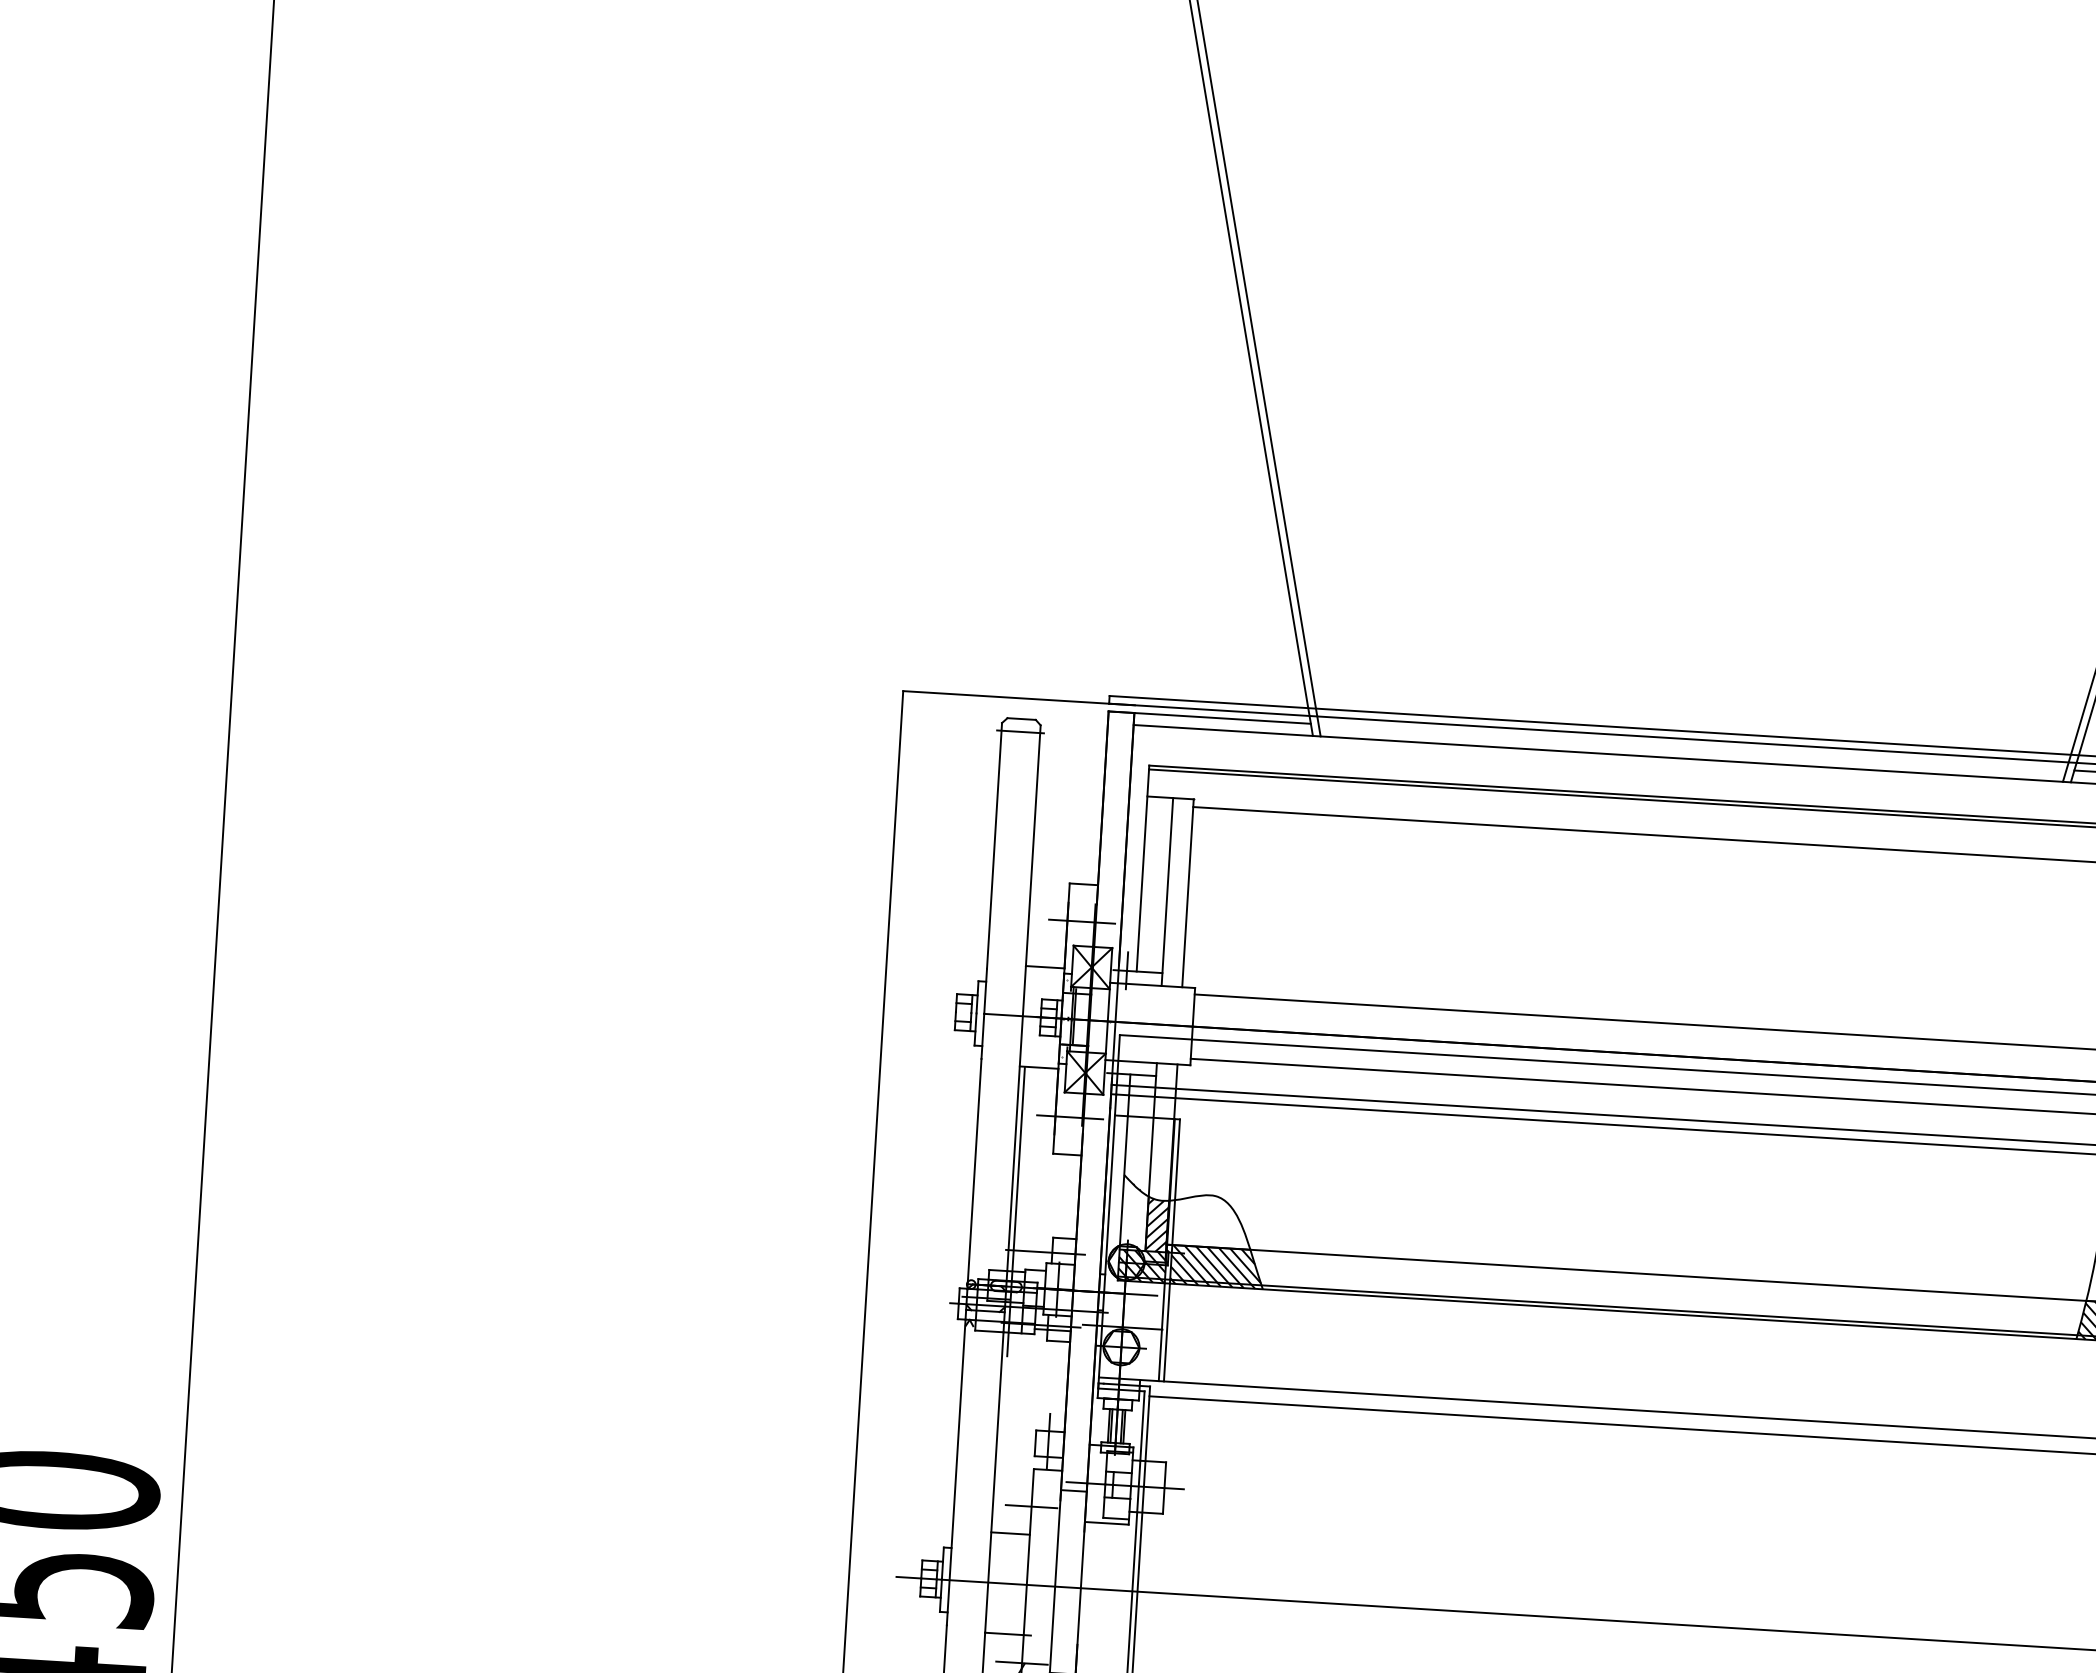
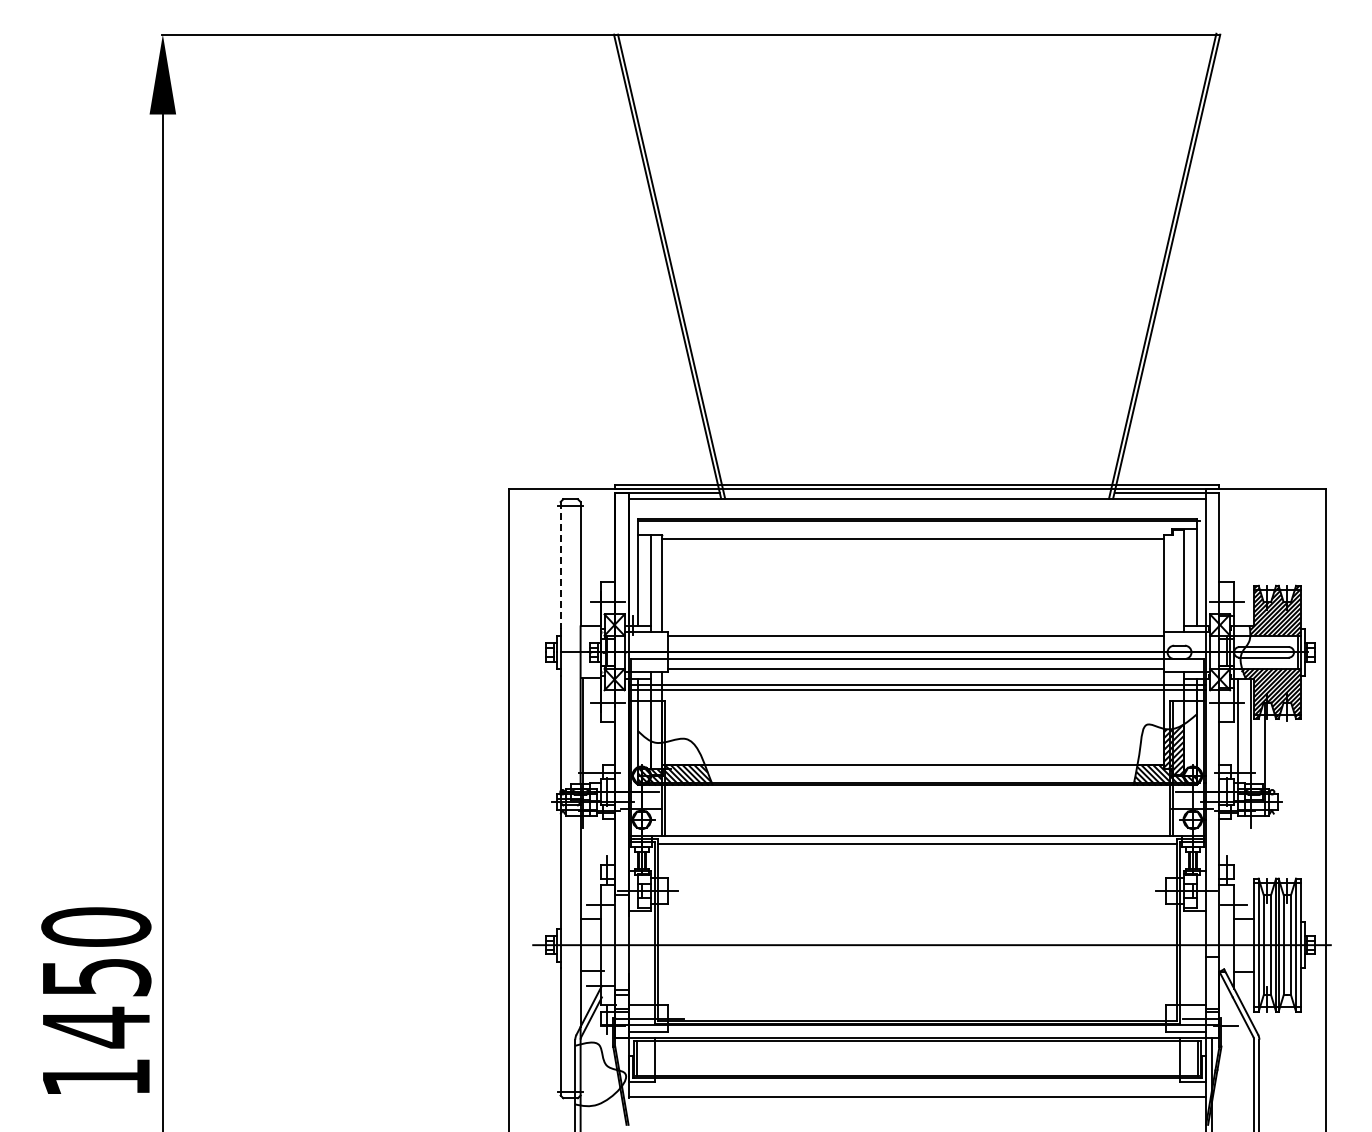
line: (994, 845) -> (560, 565), solid -> dashed
hatch: (1146, 1214) -> (650, 750), removed

